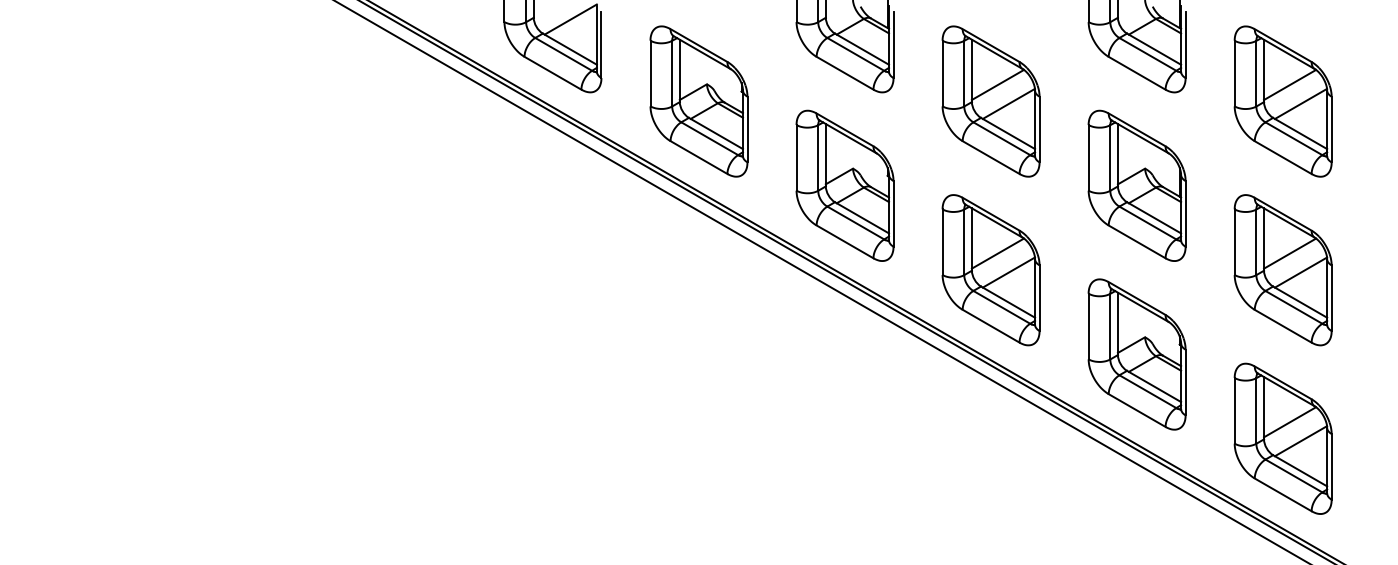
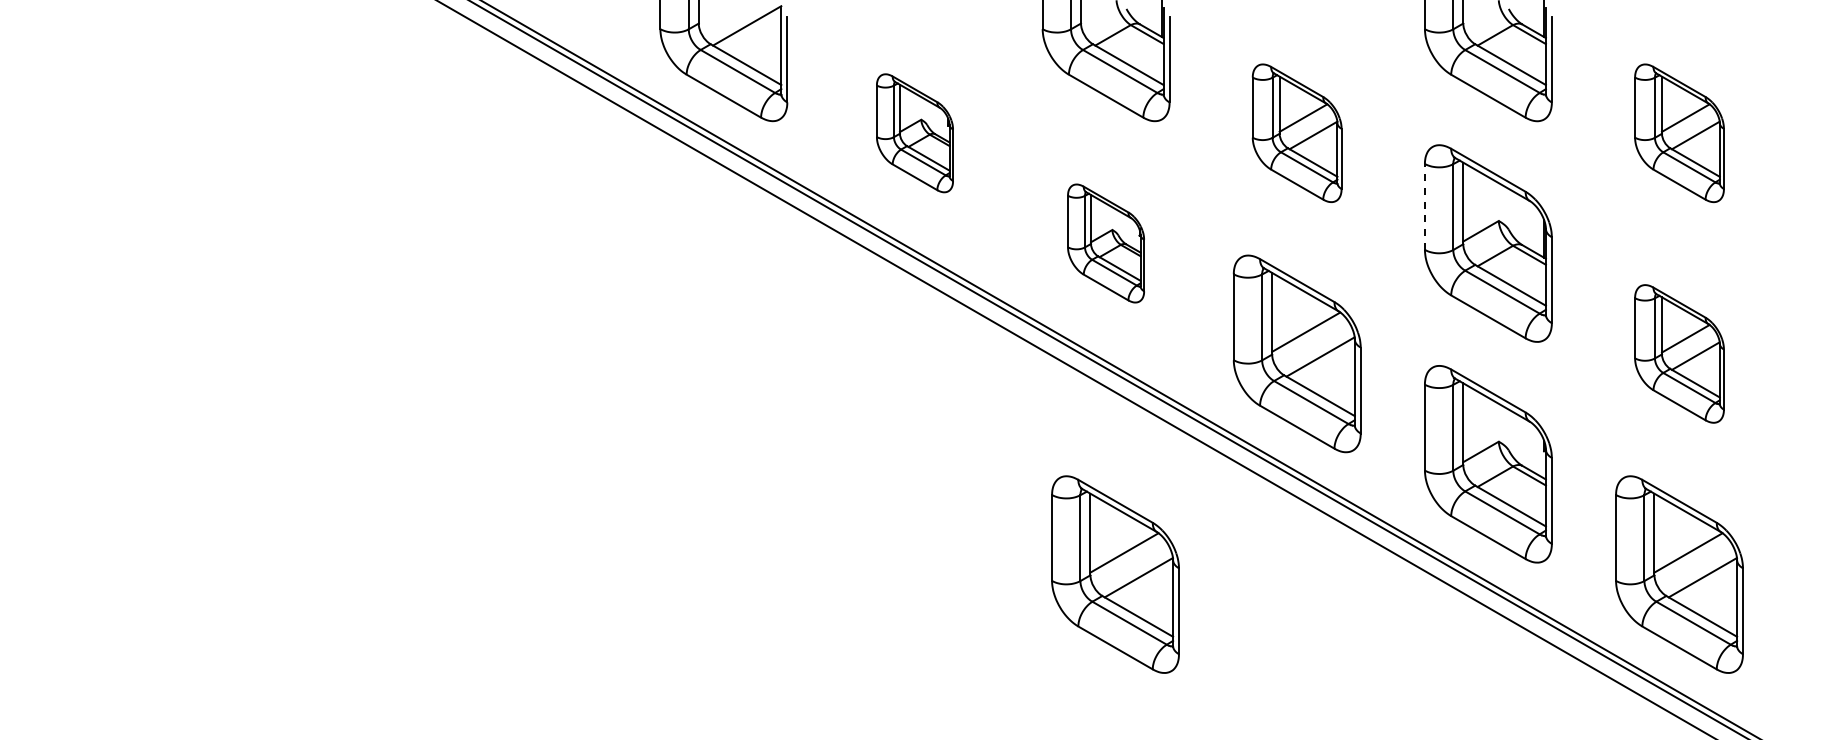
part: (698, 101) -> (914, 133), size x0.6
part: (990, 101) -> (1296, 133), size x0.7
part: (1283, 101) -> (1679, 133), size x0.7
line: (1088, 157) -> (1424, 206), solid -> dashed
part: (844, 185) -> (1105, 243), size x0.6
part: (1283, 269) -> (1679, 353), size x0.7
part: (852, 438) -> (1115, 574), added

